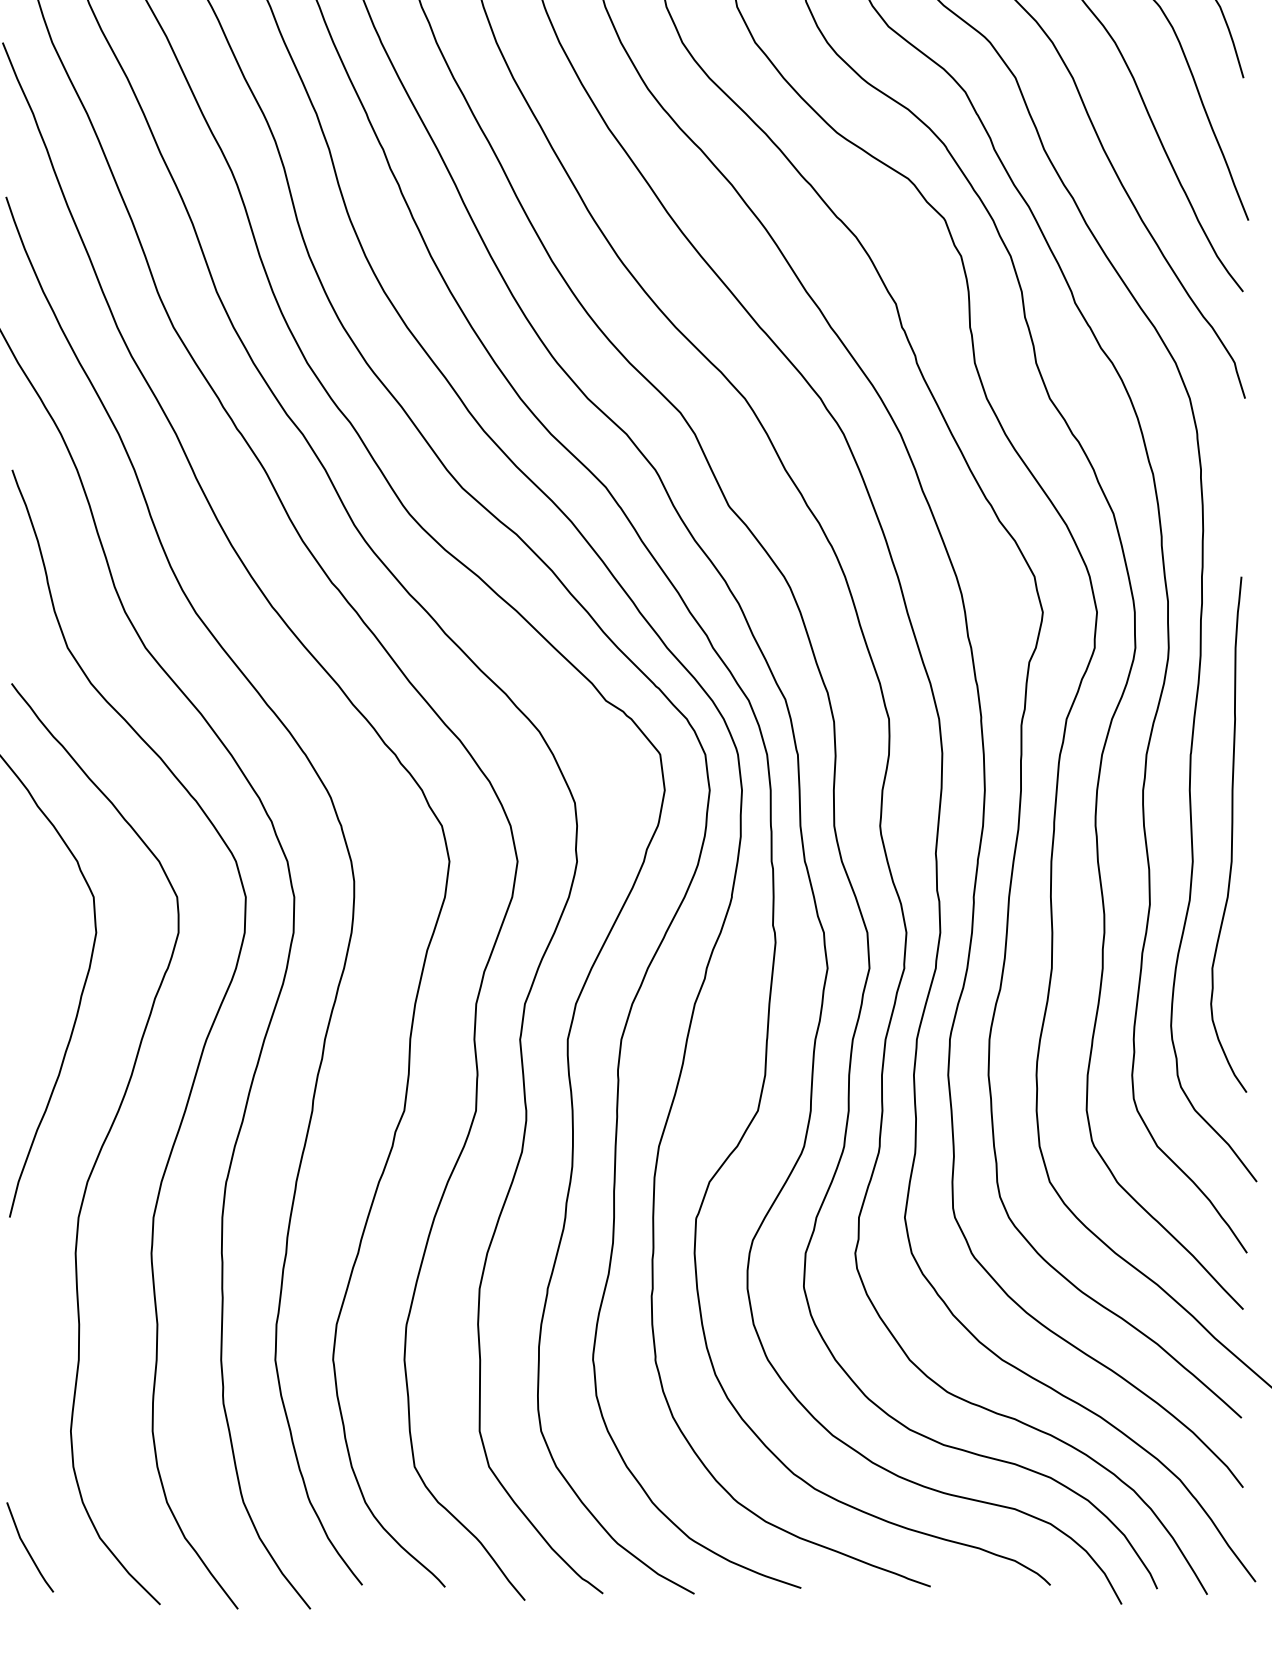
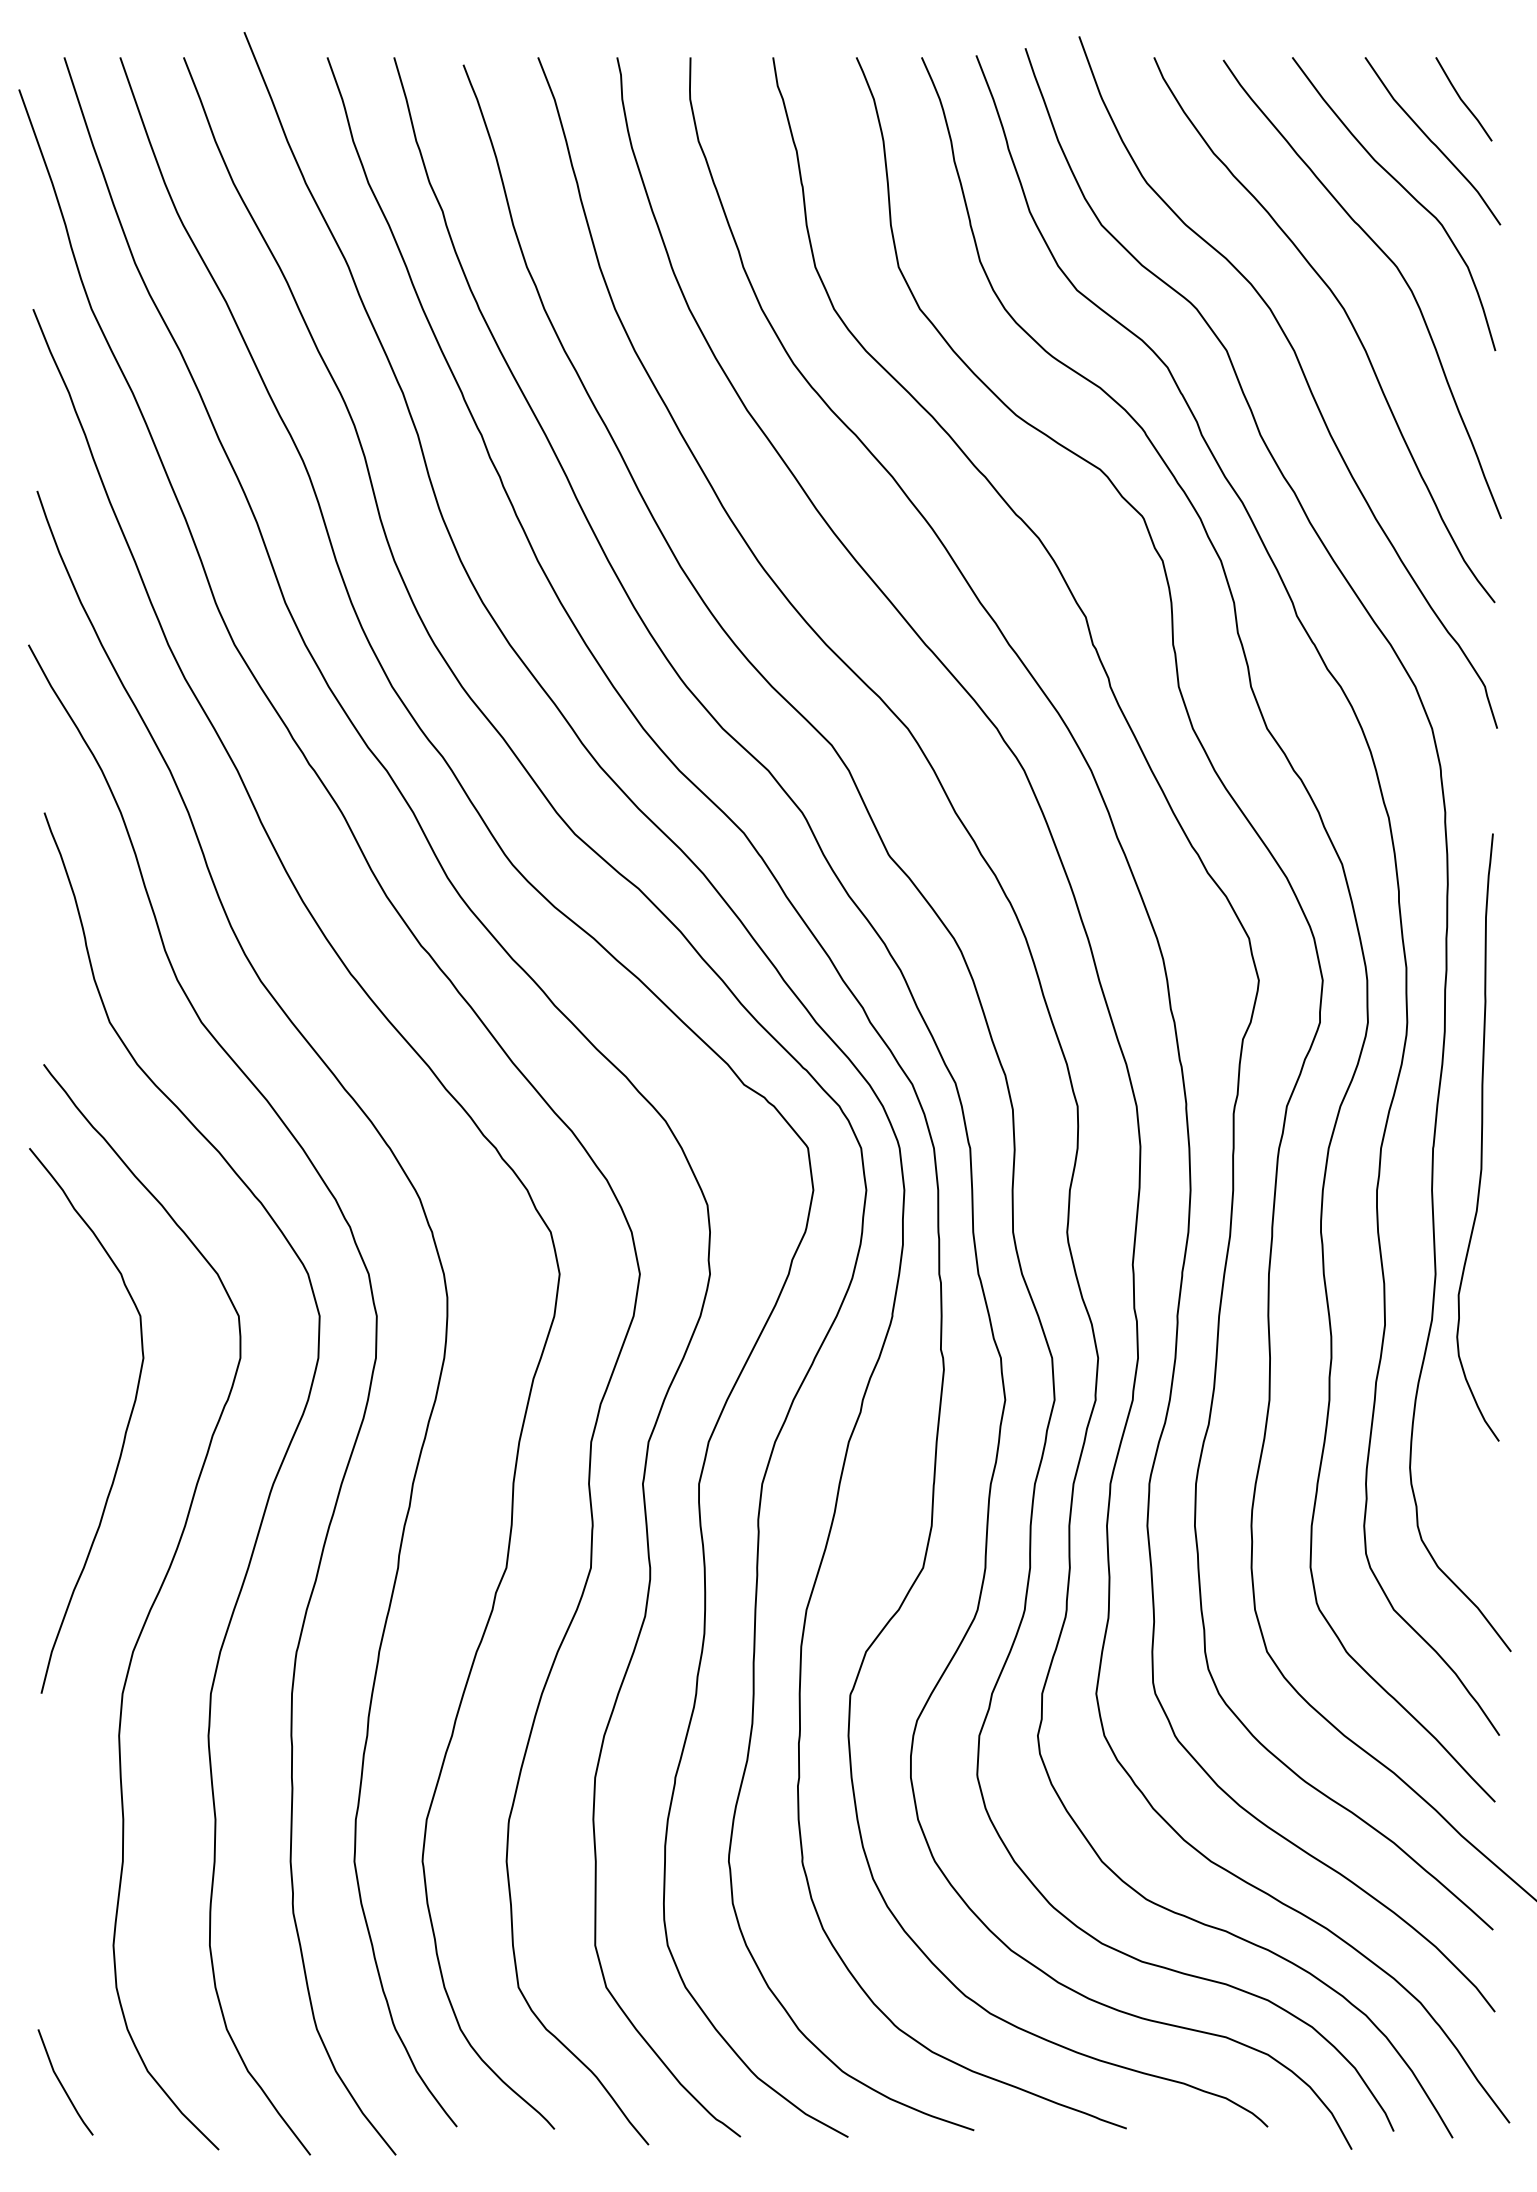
curve: (1231, 834) -> (1481, 1137), moved

